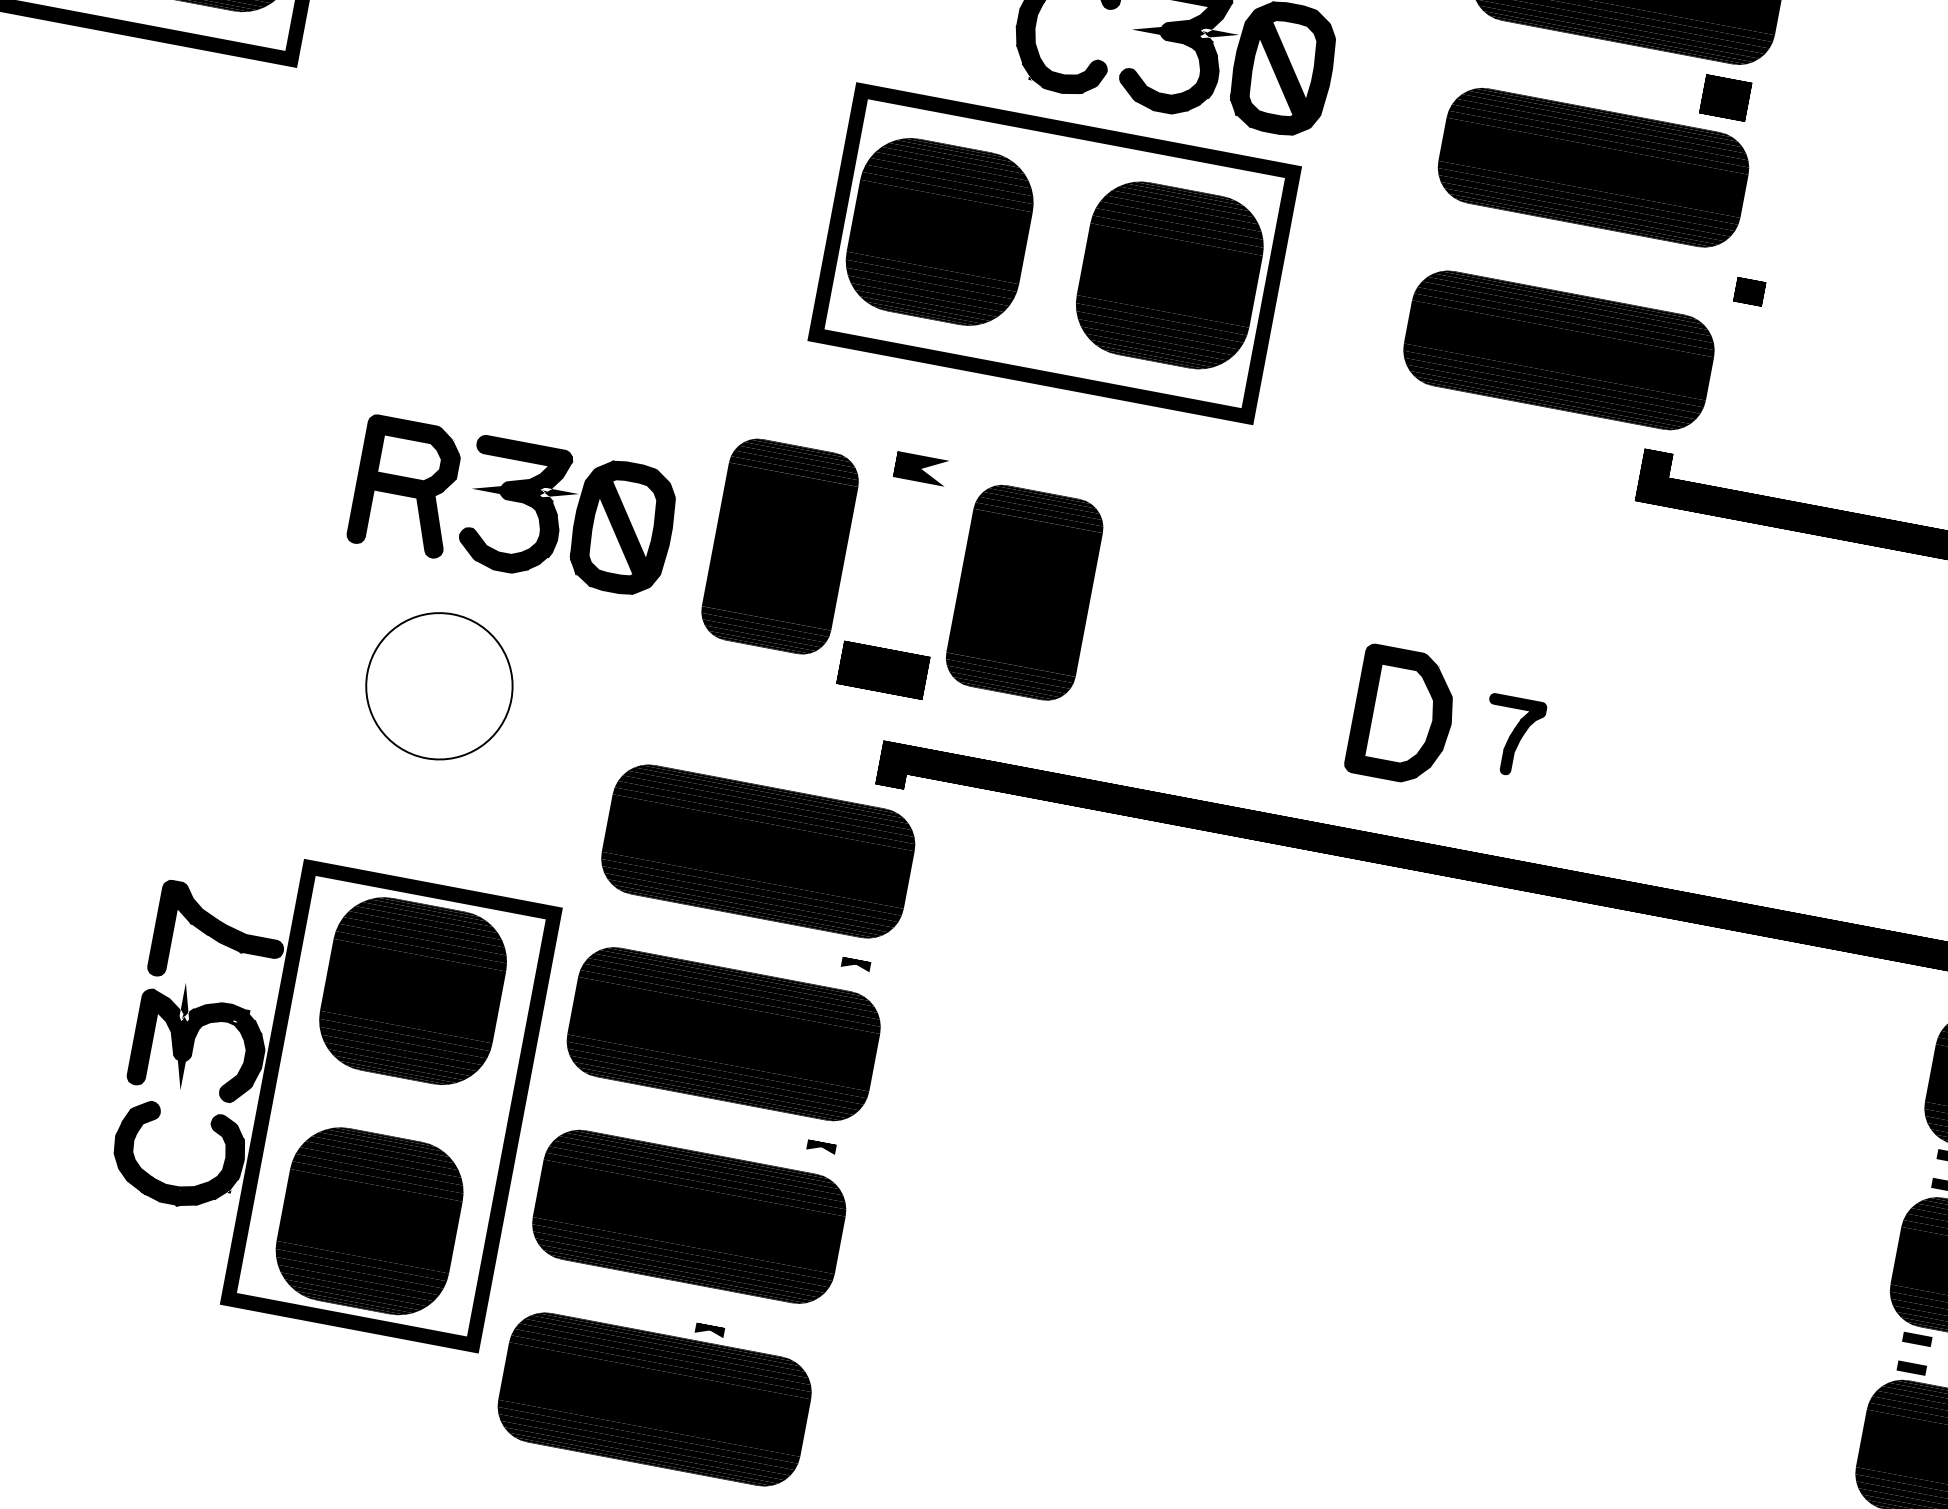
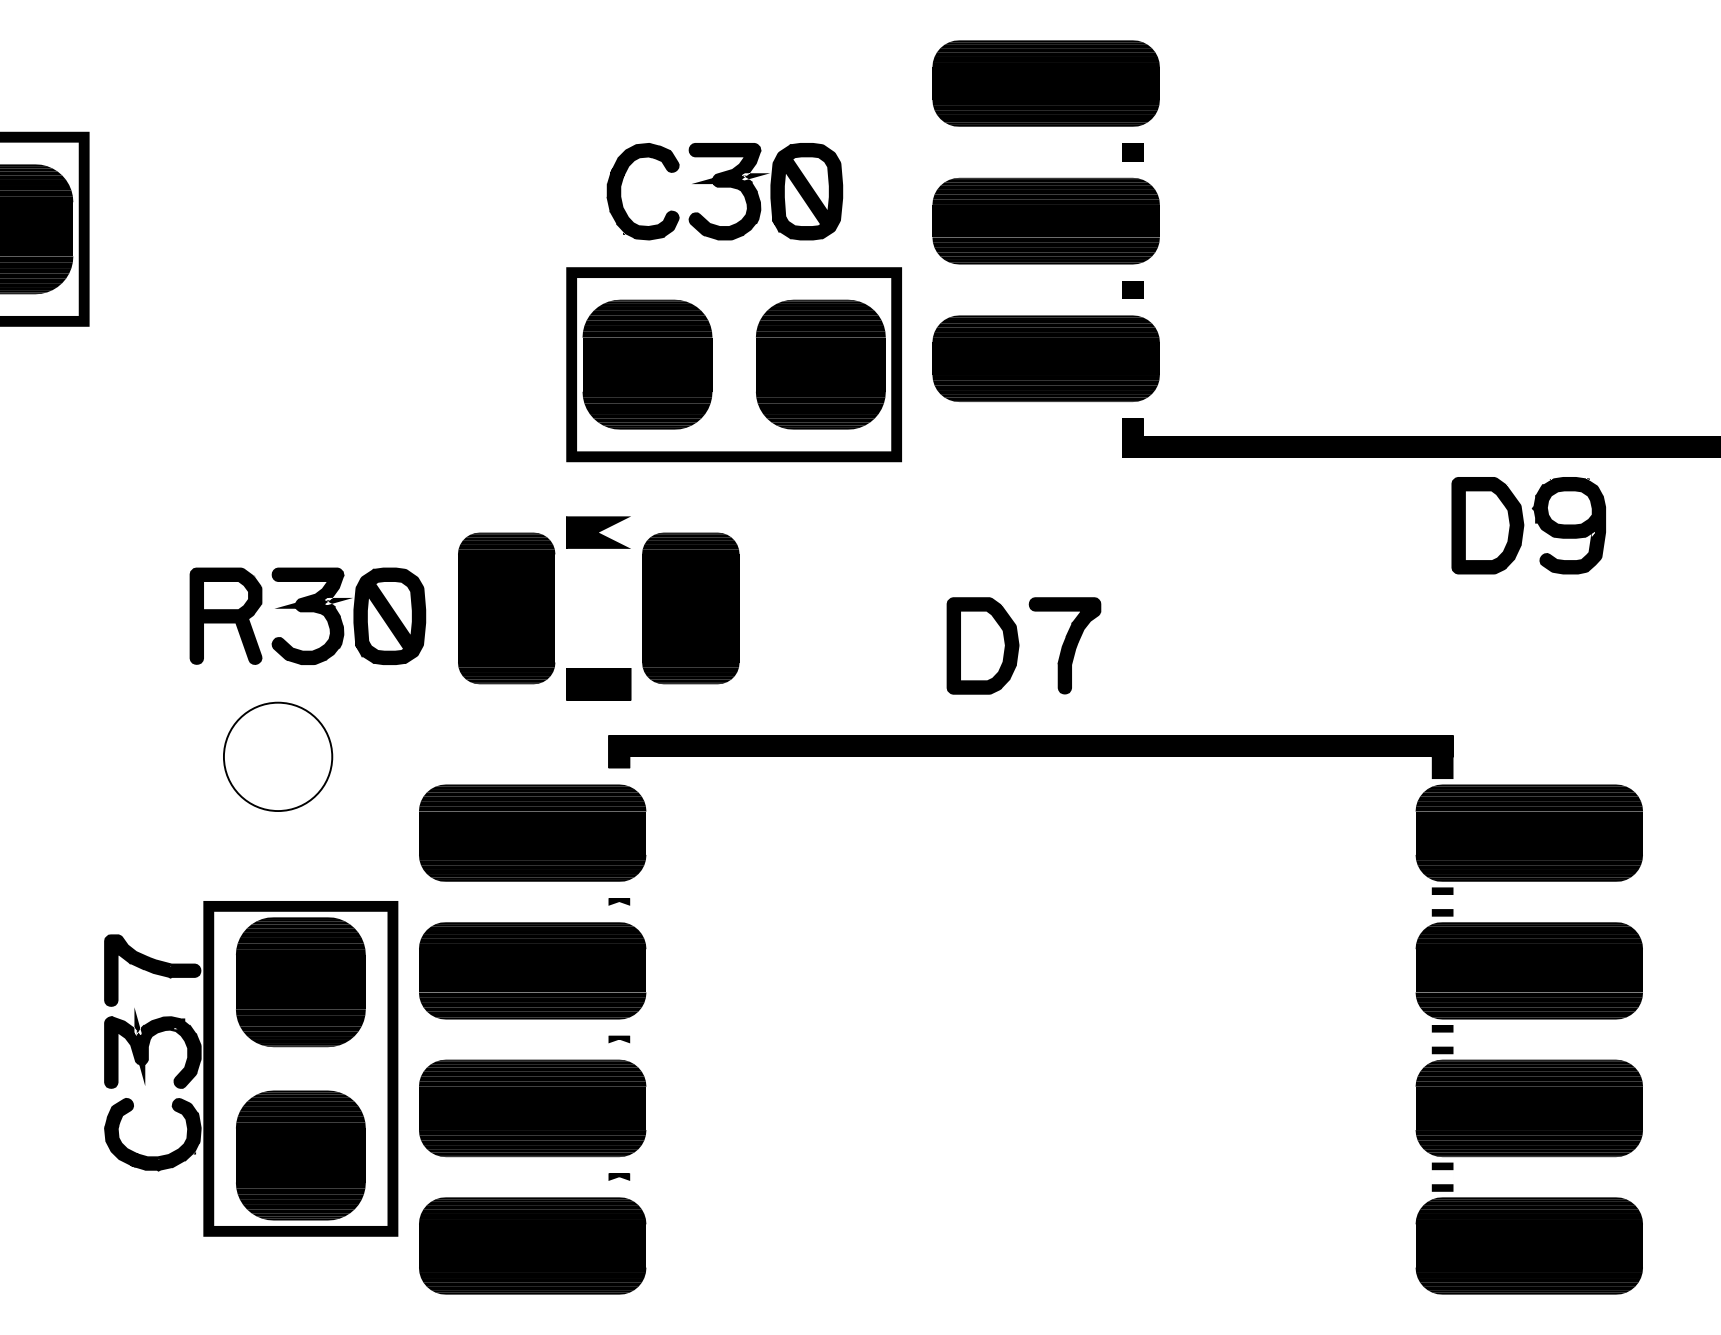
part: (1725, 98) -> (1132, 152), size x0.62
part: (1053, 253) -> (733, 364), moved
part: (1749, 291) -> (1132, 289), moved
part: (921, 468) -> (598, 532), size x1.67
part: (1511, 735) -> (1064, 645), size x1.67
part: (710, 1329) -> (619, 1176), moved

